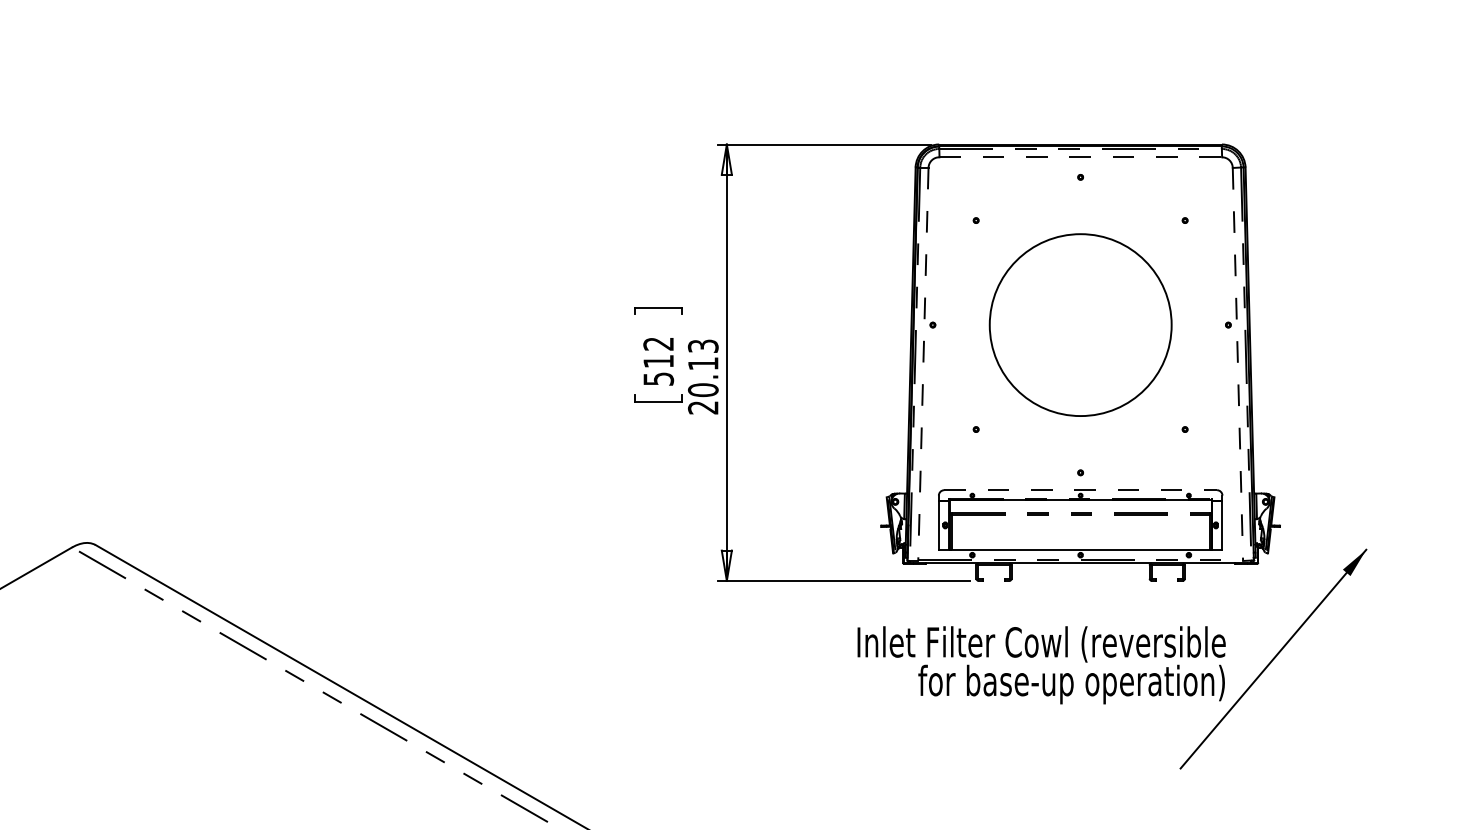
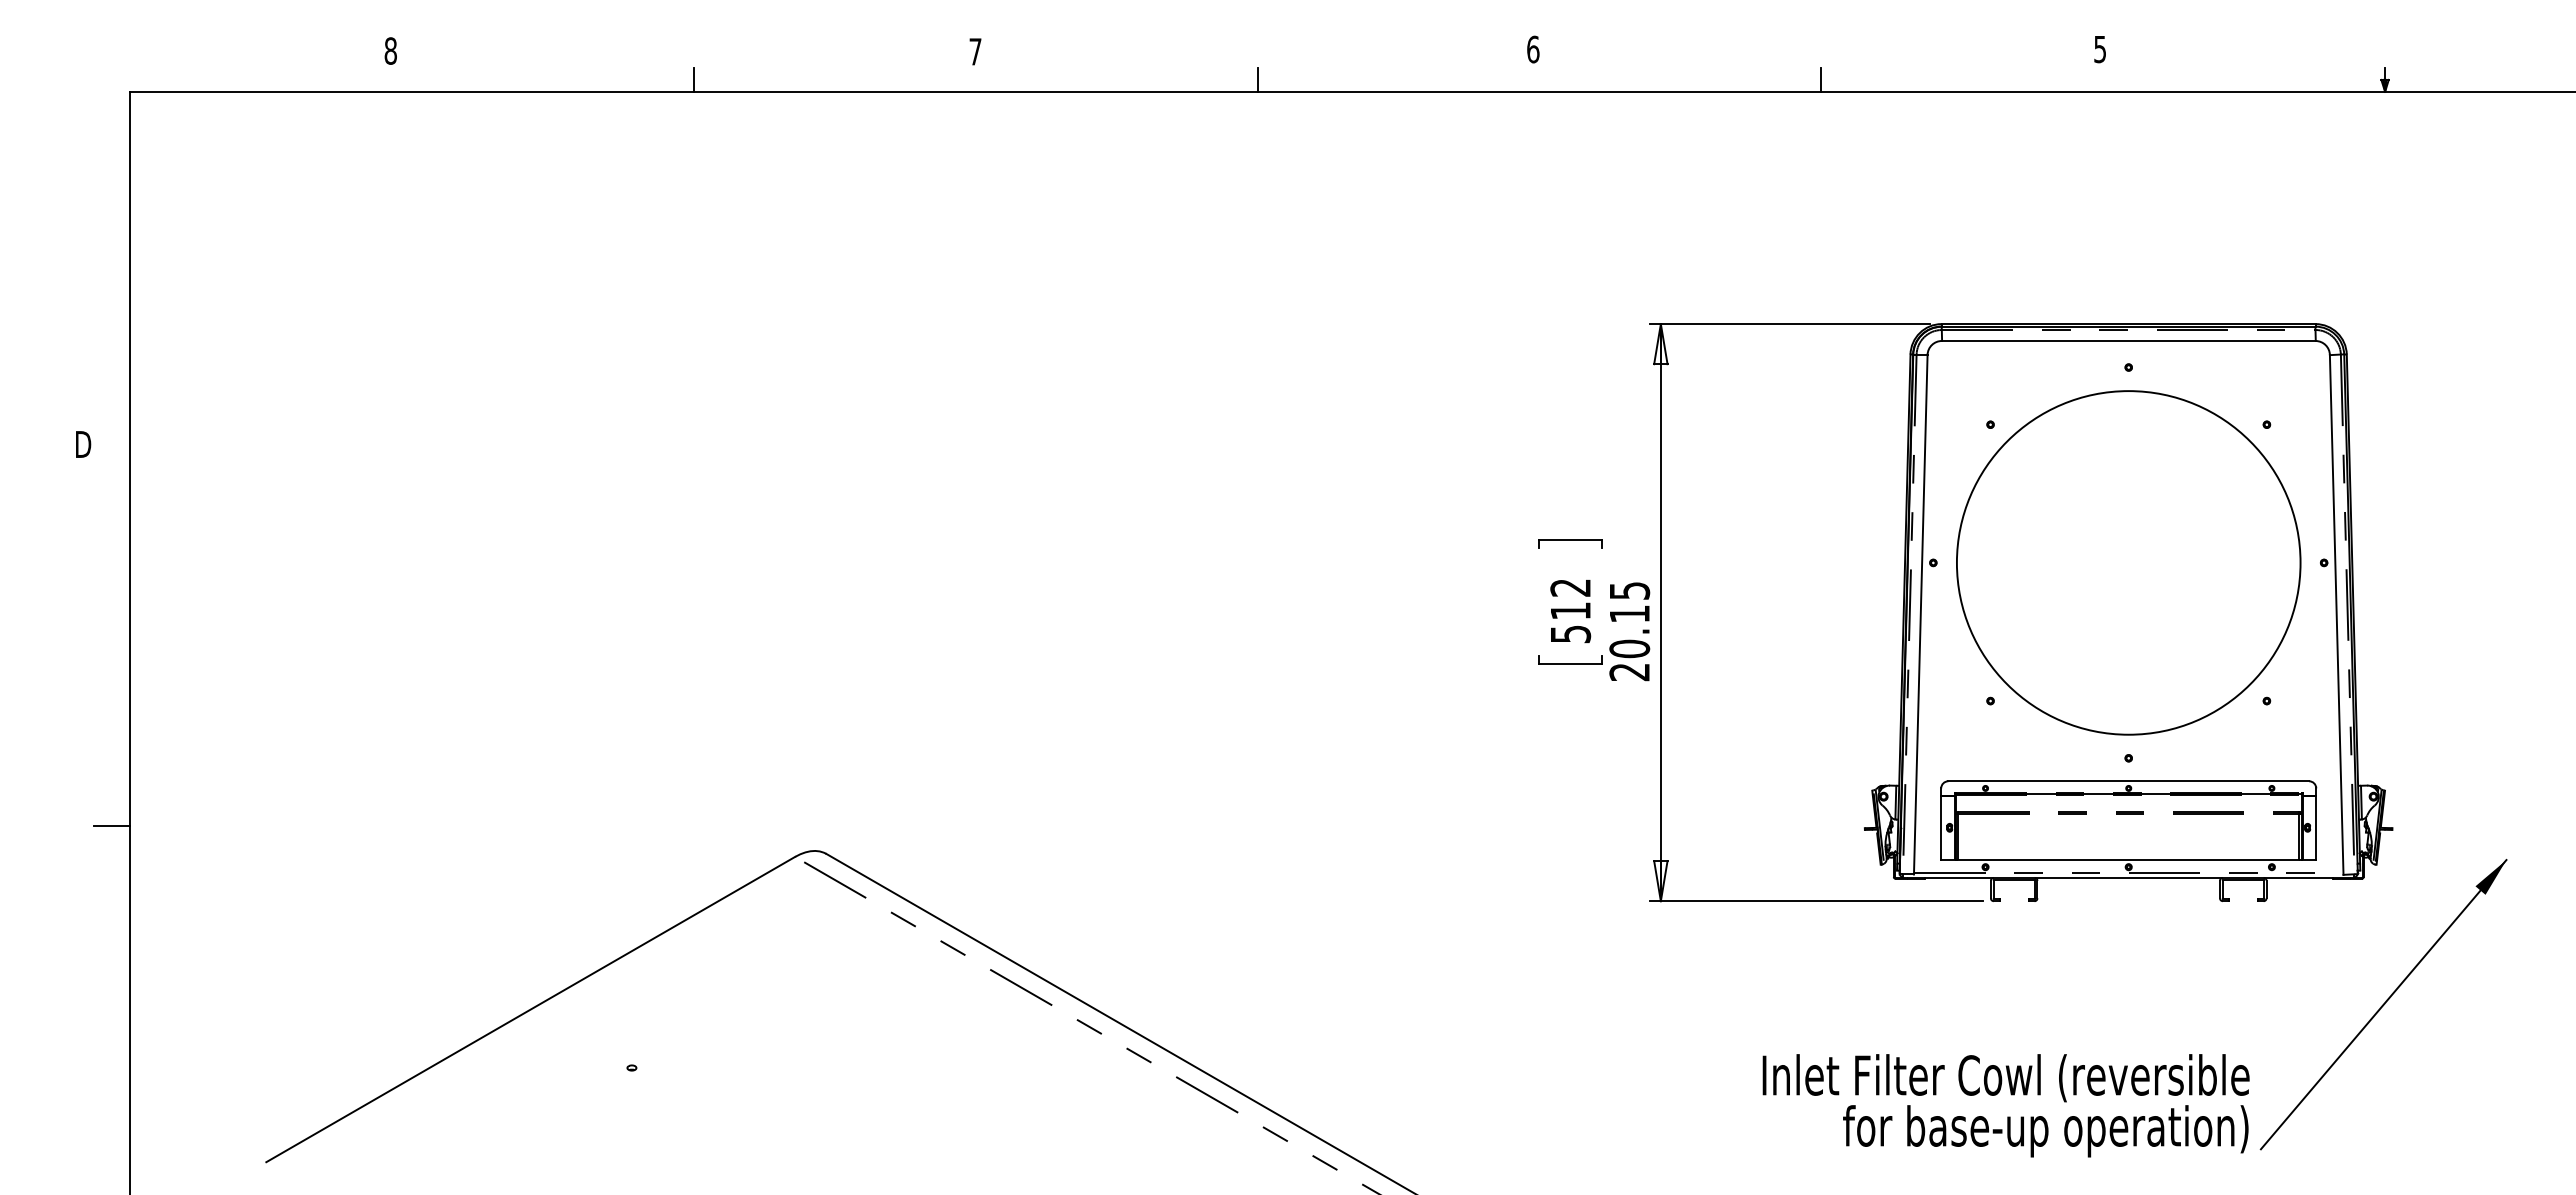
line: (1080, 157) -> (2128, 341), dashed -> solid
circle: (1080, 324) -> (2128, 562), size x1.43
text: (703, 345) -> (1629, 590), 20.13 -> 20.15
line: (923, 364) -> (1920, 614), dashed -> solid
line: (1237, 364) -> (2336, 615), dashed -> solid
line: (1081, 490) -> (2129, 781), dashed -> solid
text: (1041, 665) -> (2005, 1105), moved

